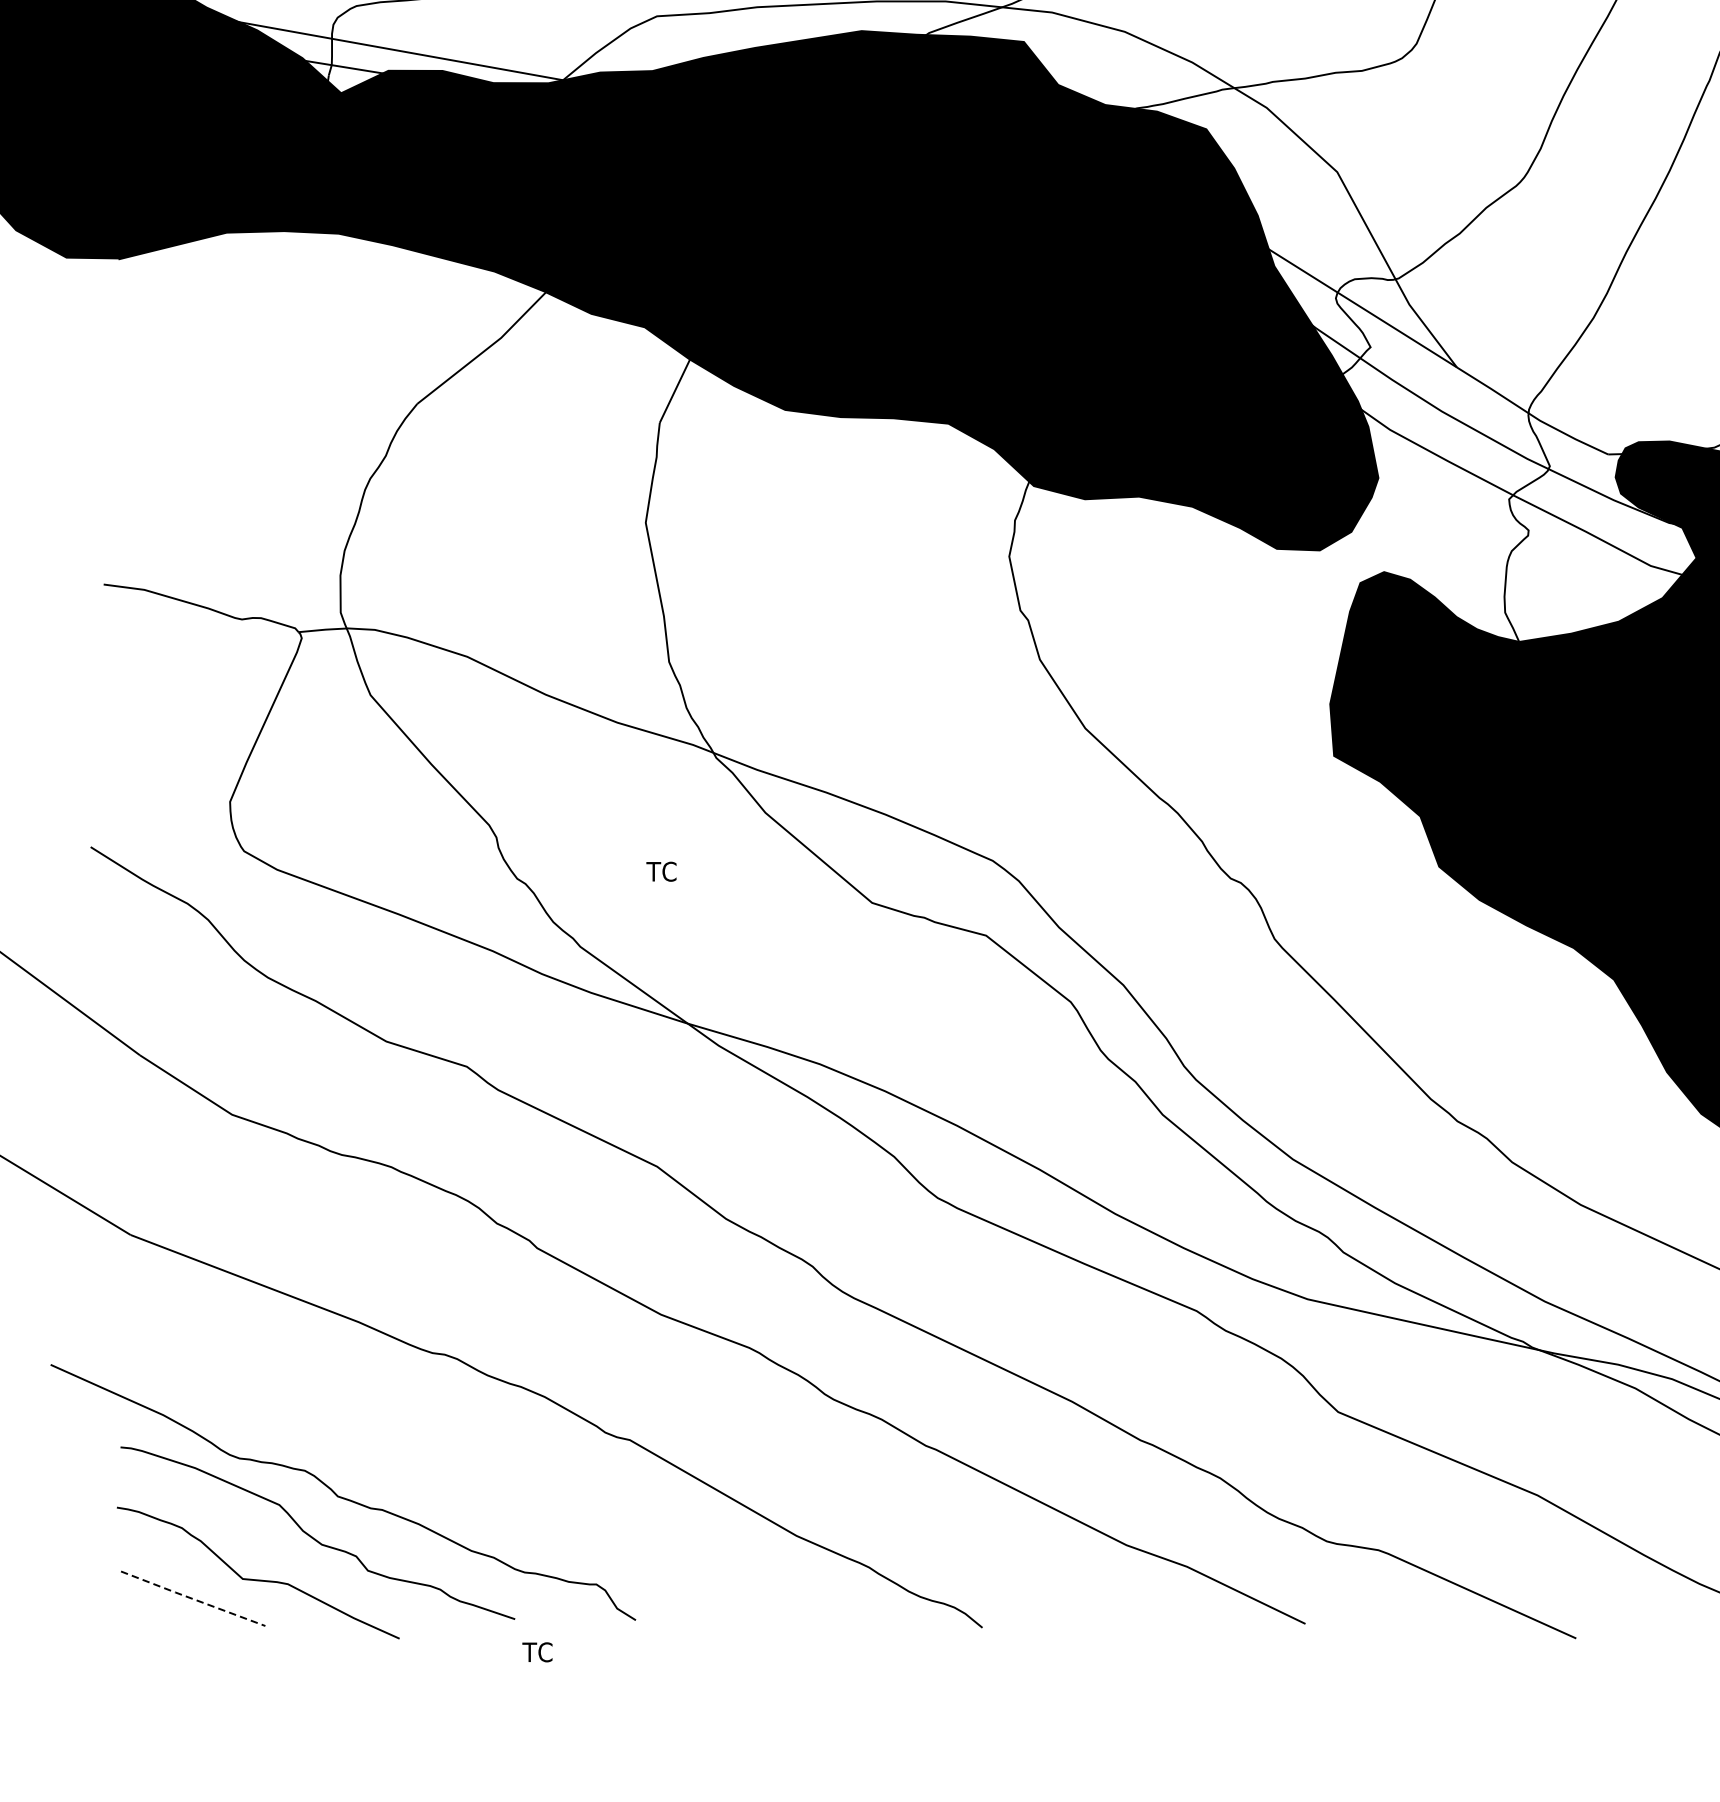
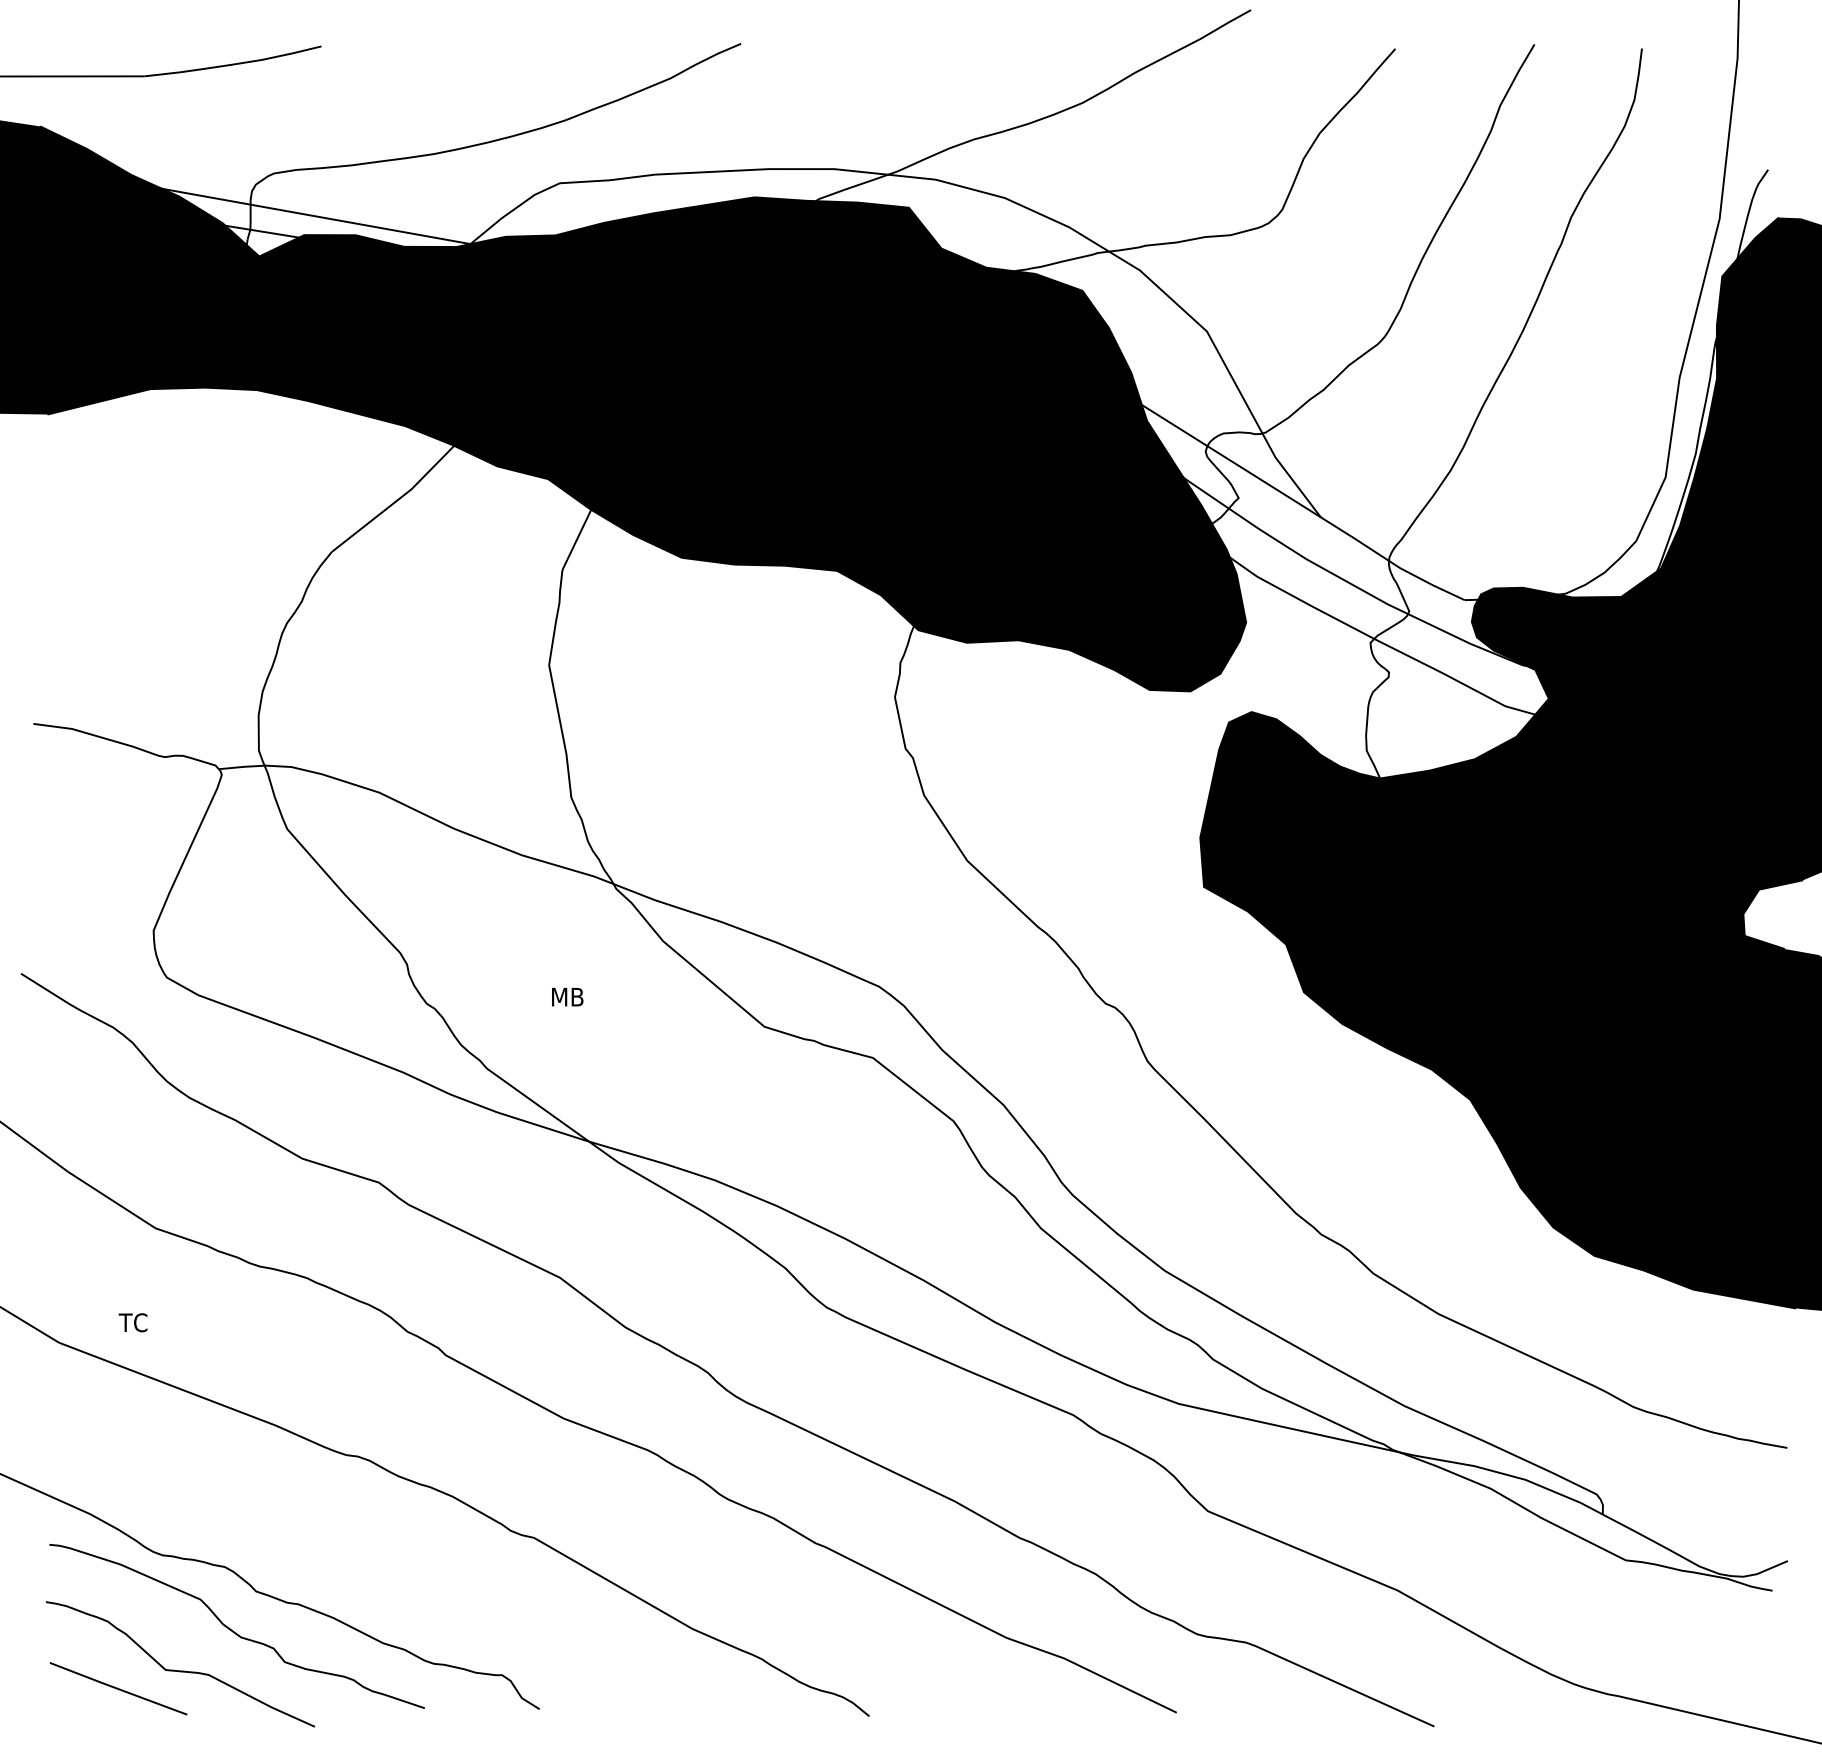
text: (664, 871) -> (566, 996), TC -> MB
line: (193, 1599) -> (118, 1689), dashed -> solid
text: (536, 1652) -> (132, 1322), moved

